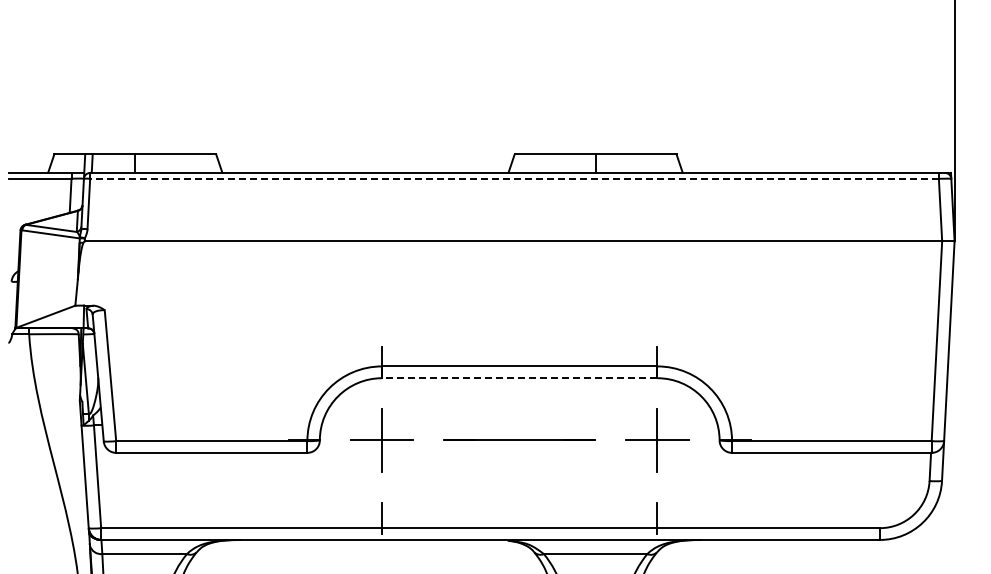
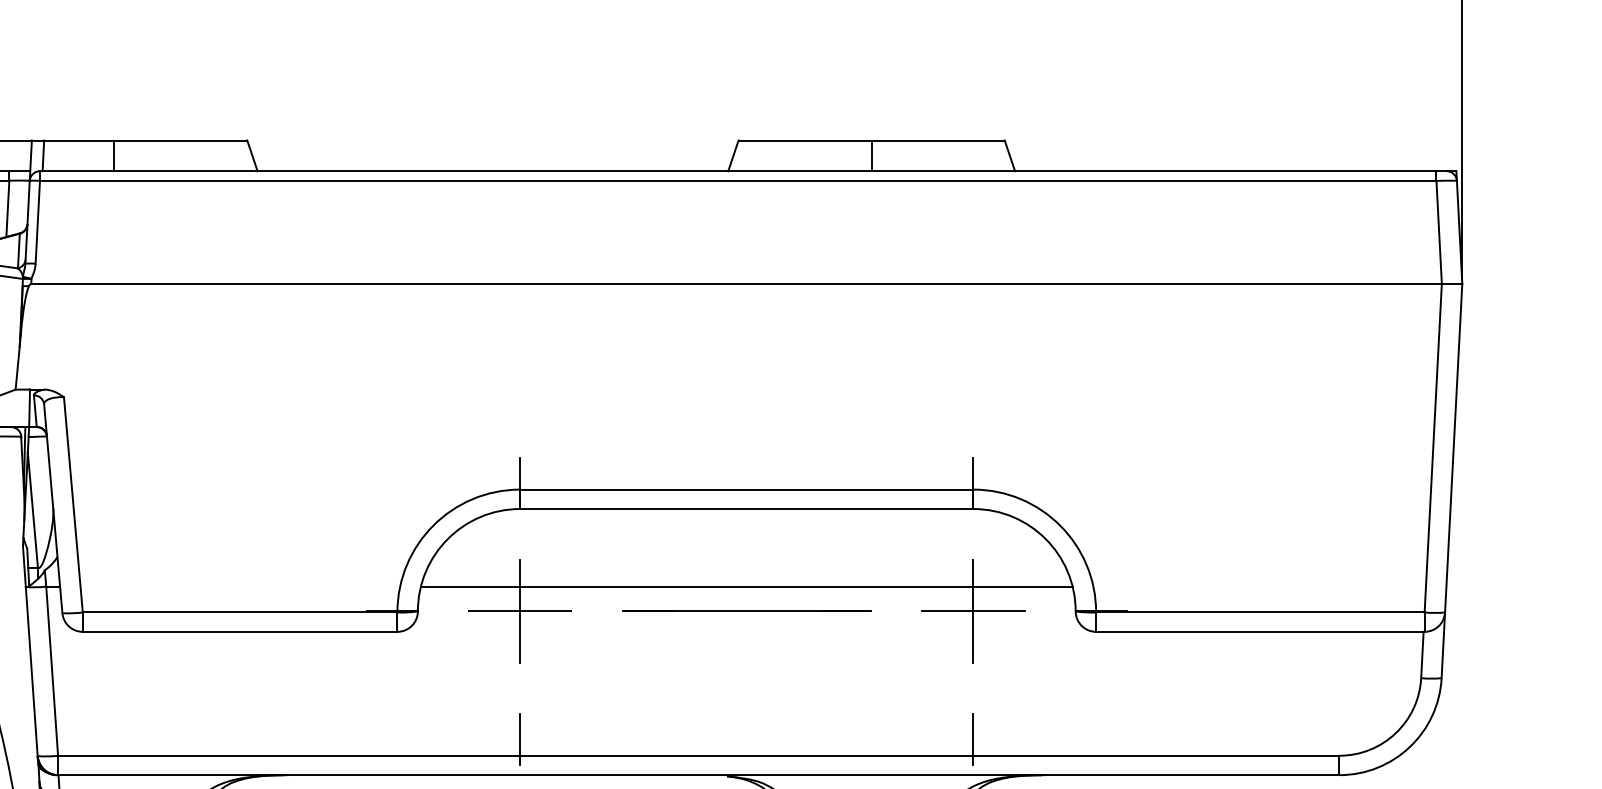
line: (514, 178) -> (738, 180), dashed -> solid
line: (519, 378) -> (746, 509), dashed -> solid
line: (519, 425) -> (746, 586), added

